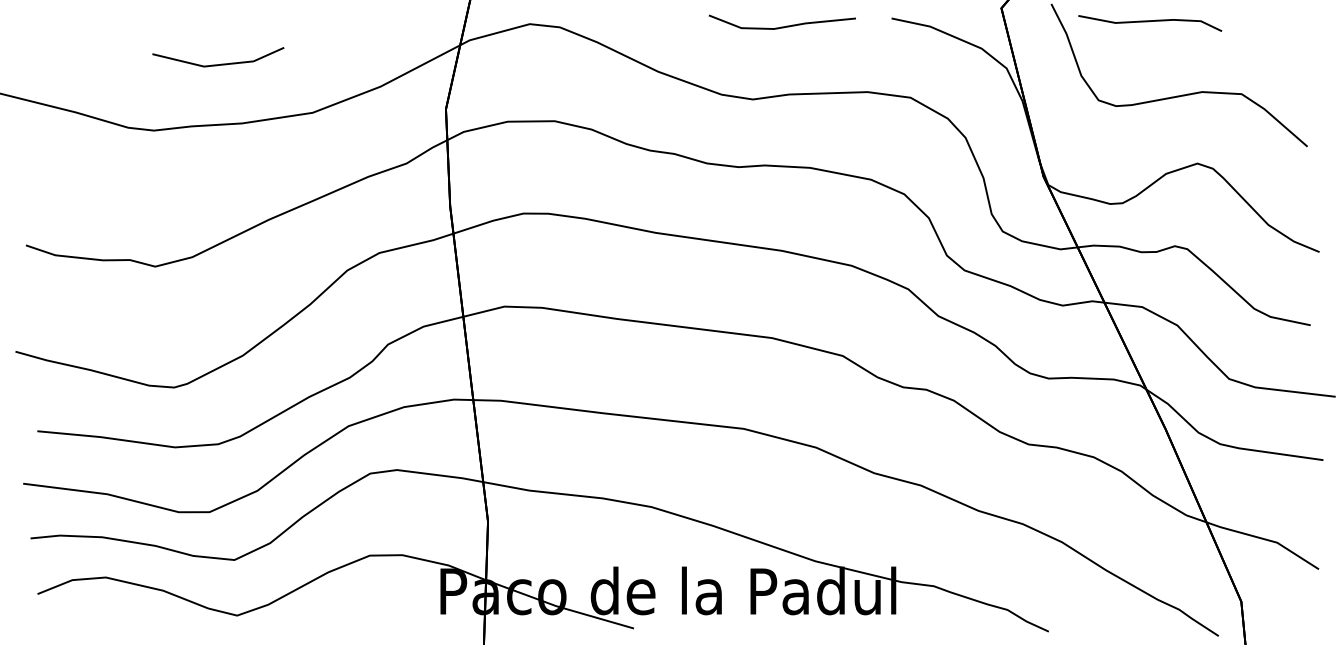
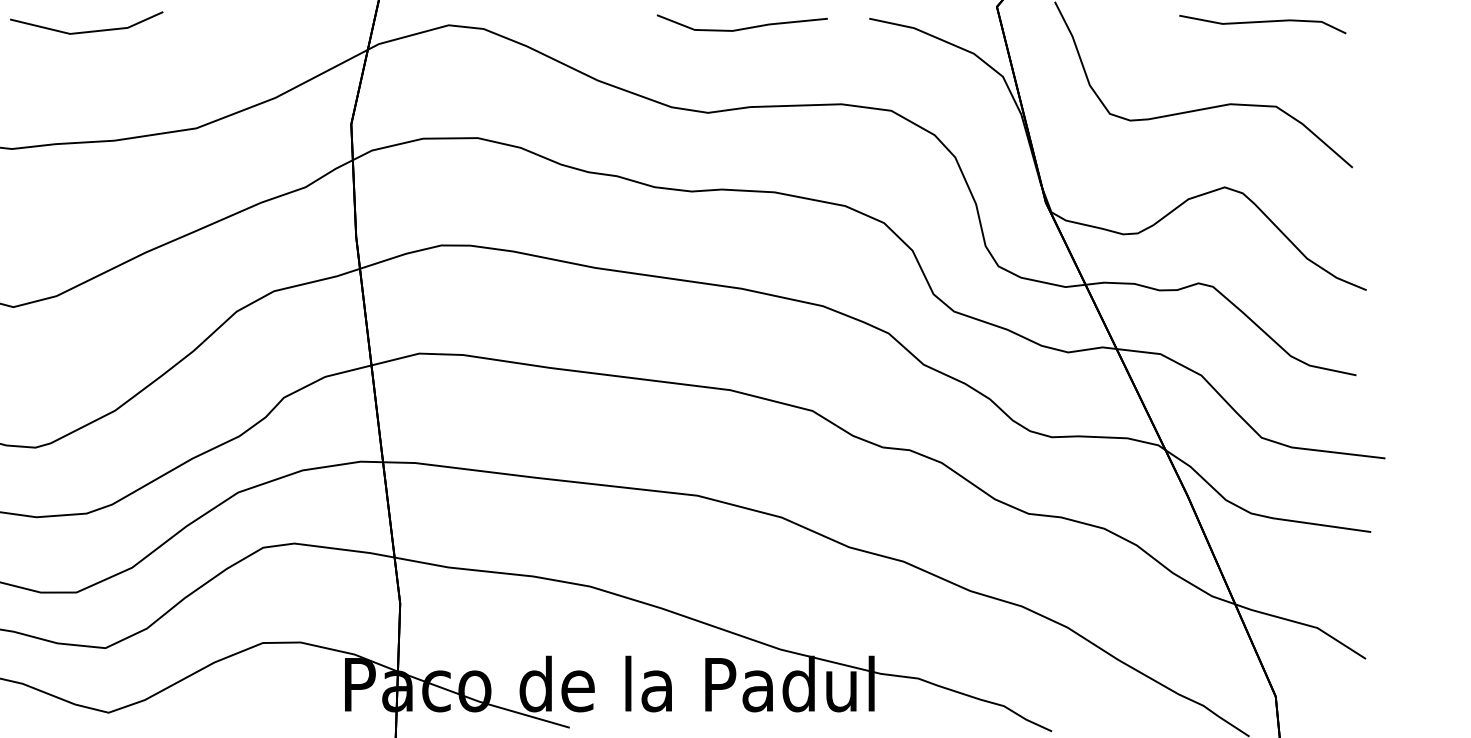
line: (1149, 22) -> (1261, 23), moved
line: (221, 63) -> (90, 30), moved

